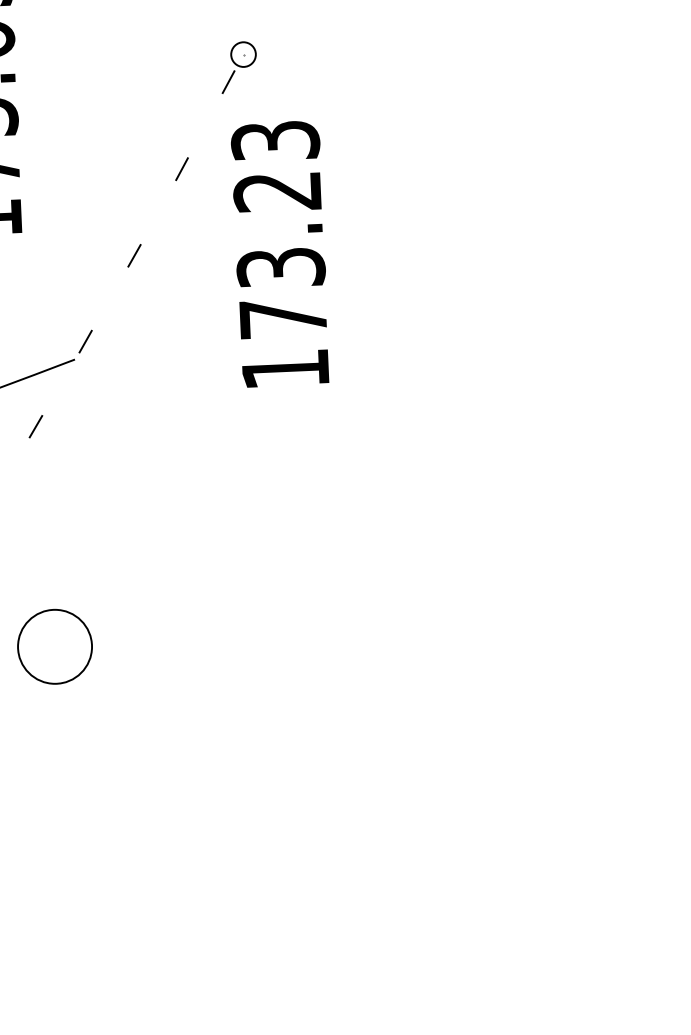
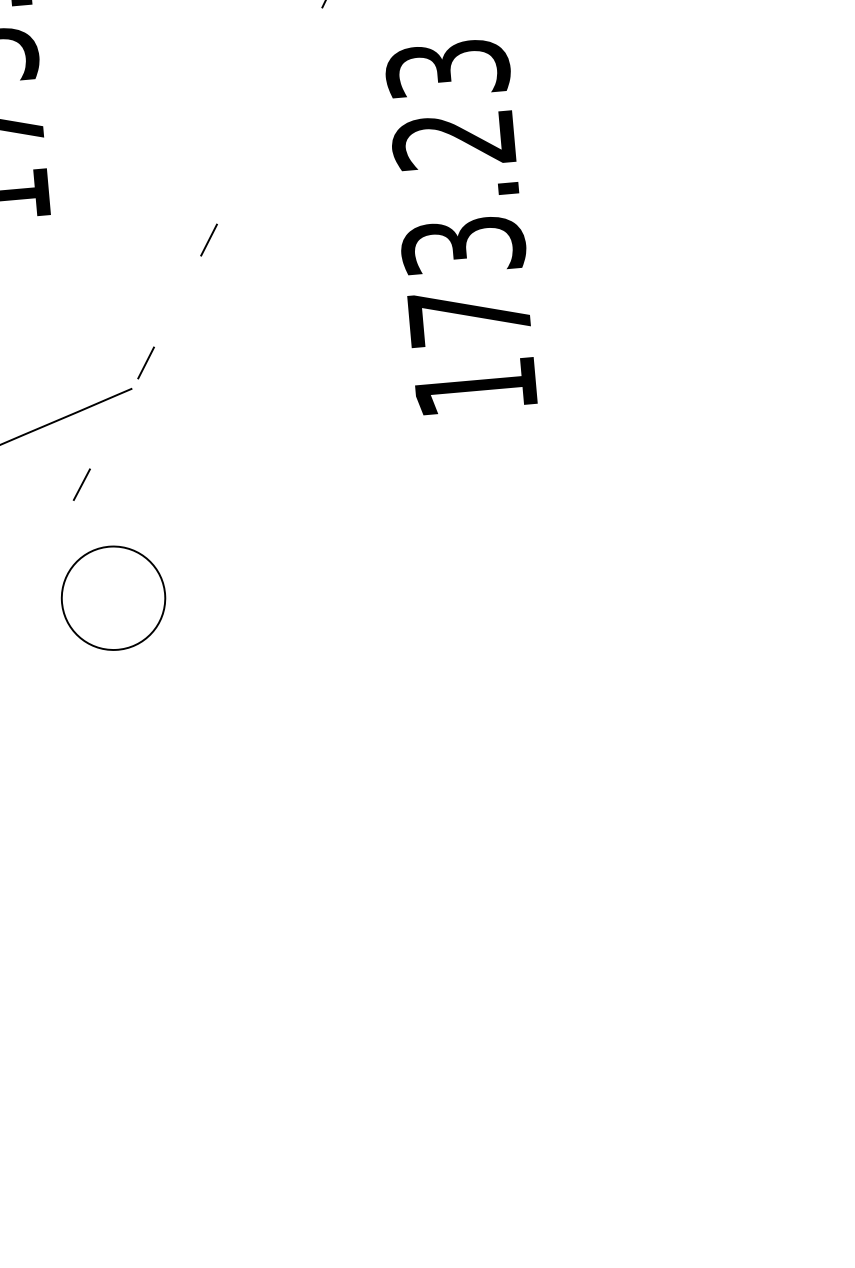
line: (181, 169) -> (269, 116), removed
text: (280, 254) -> (461, 227), moved
part: (54, 646) -> (112, 597), moved

